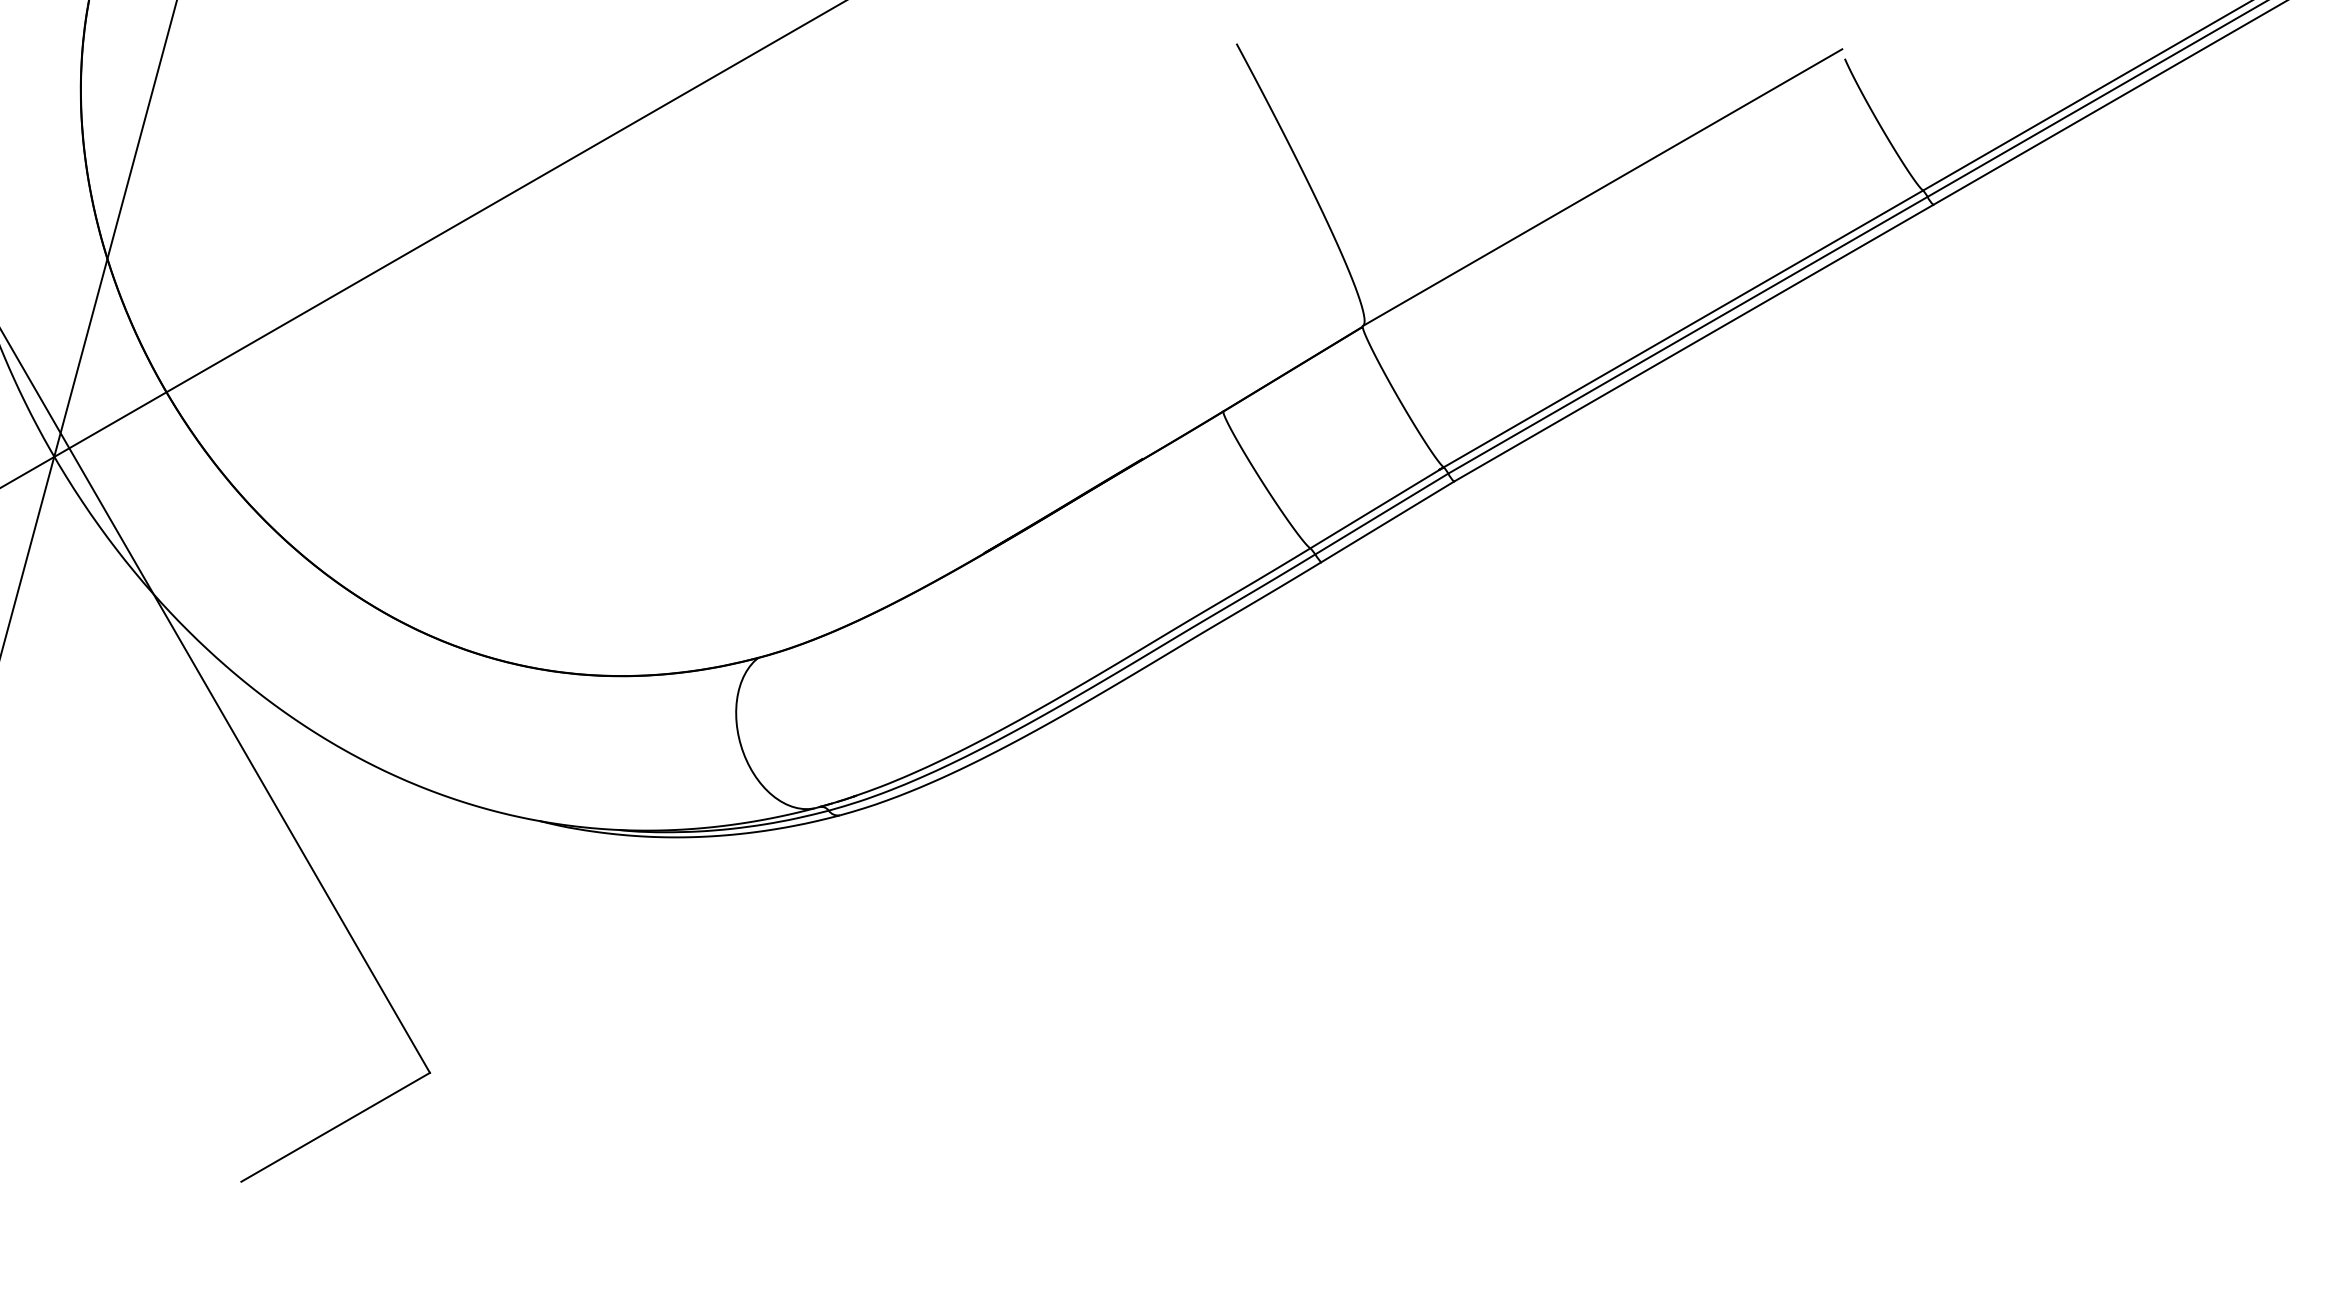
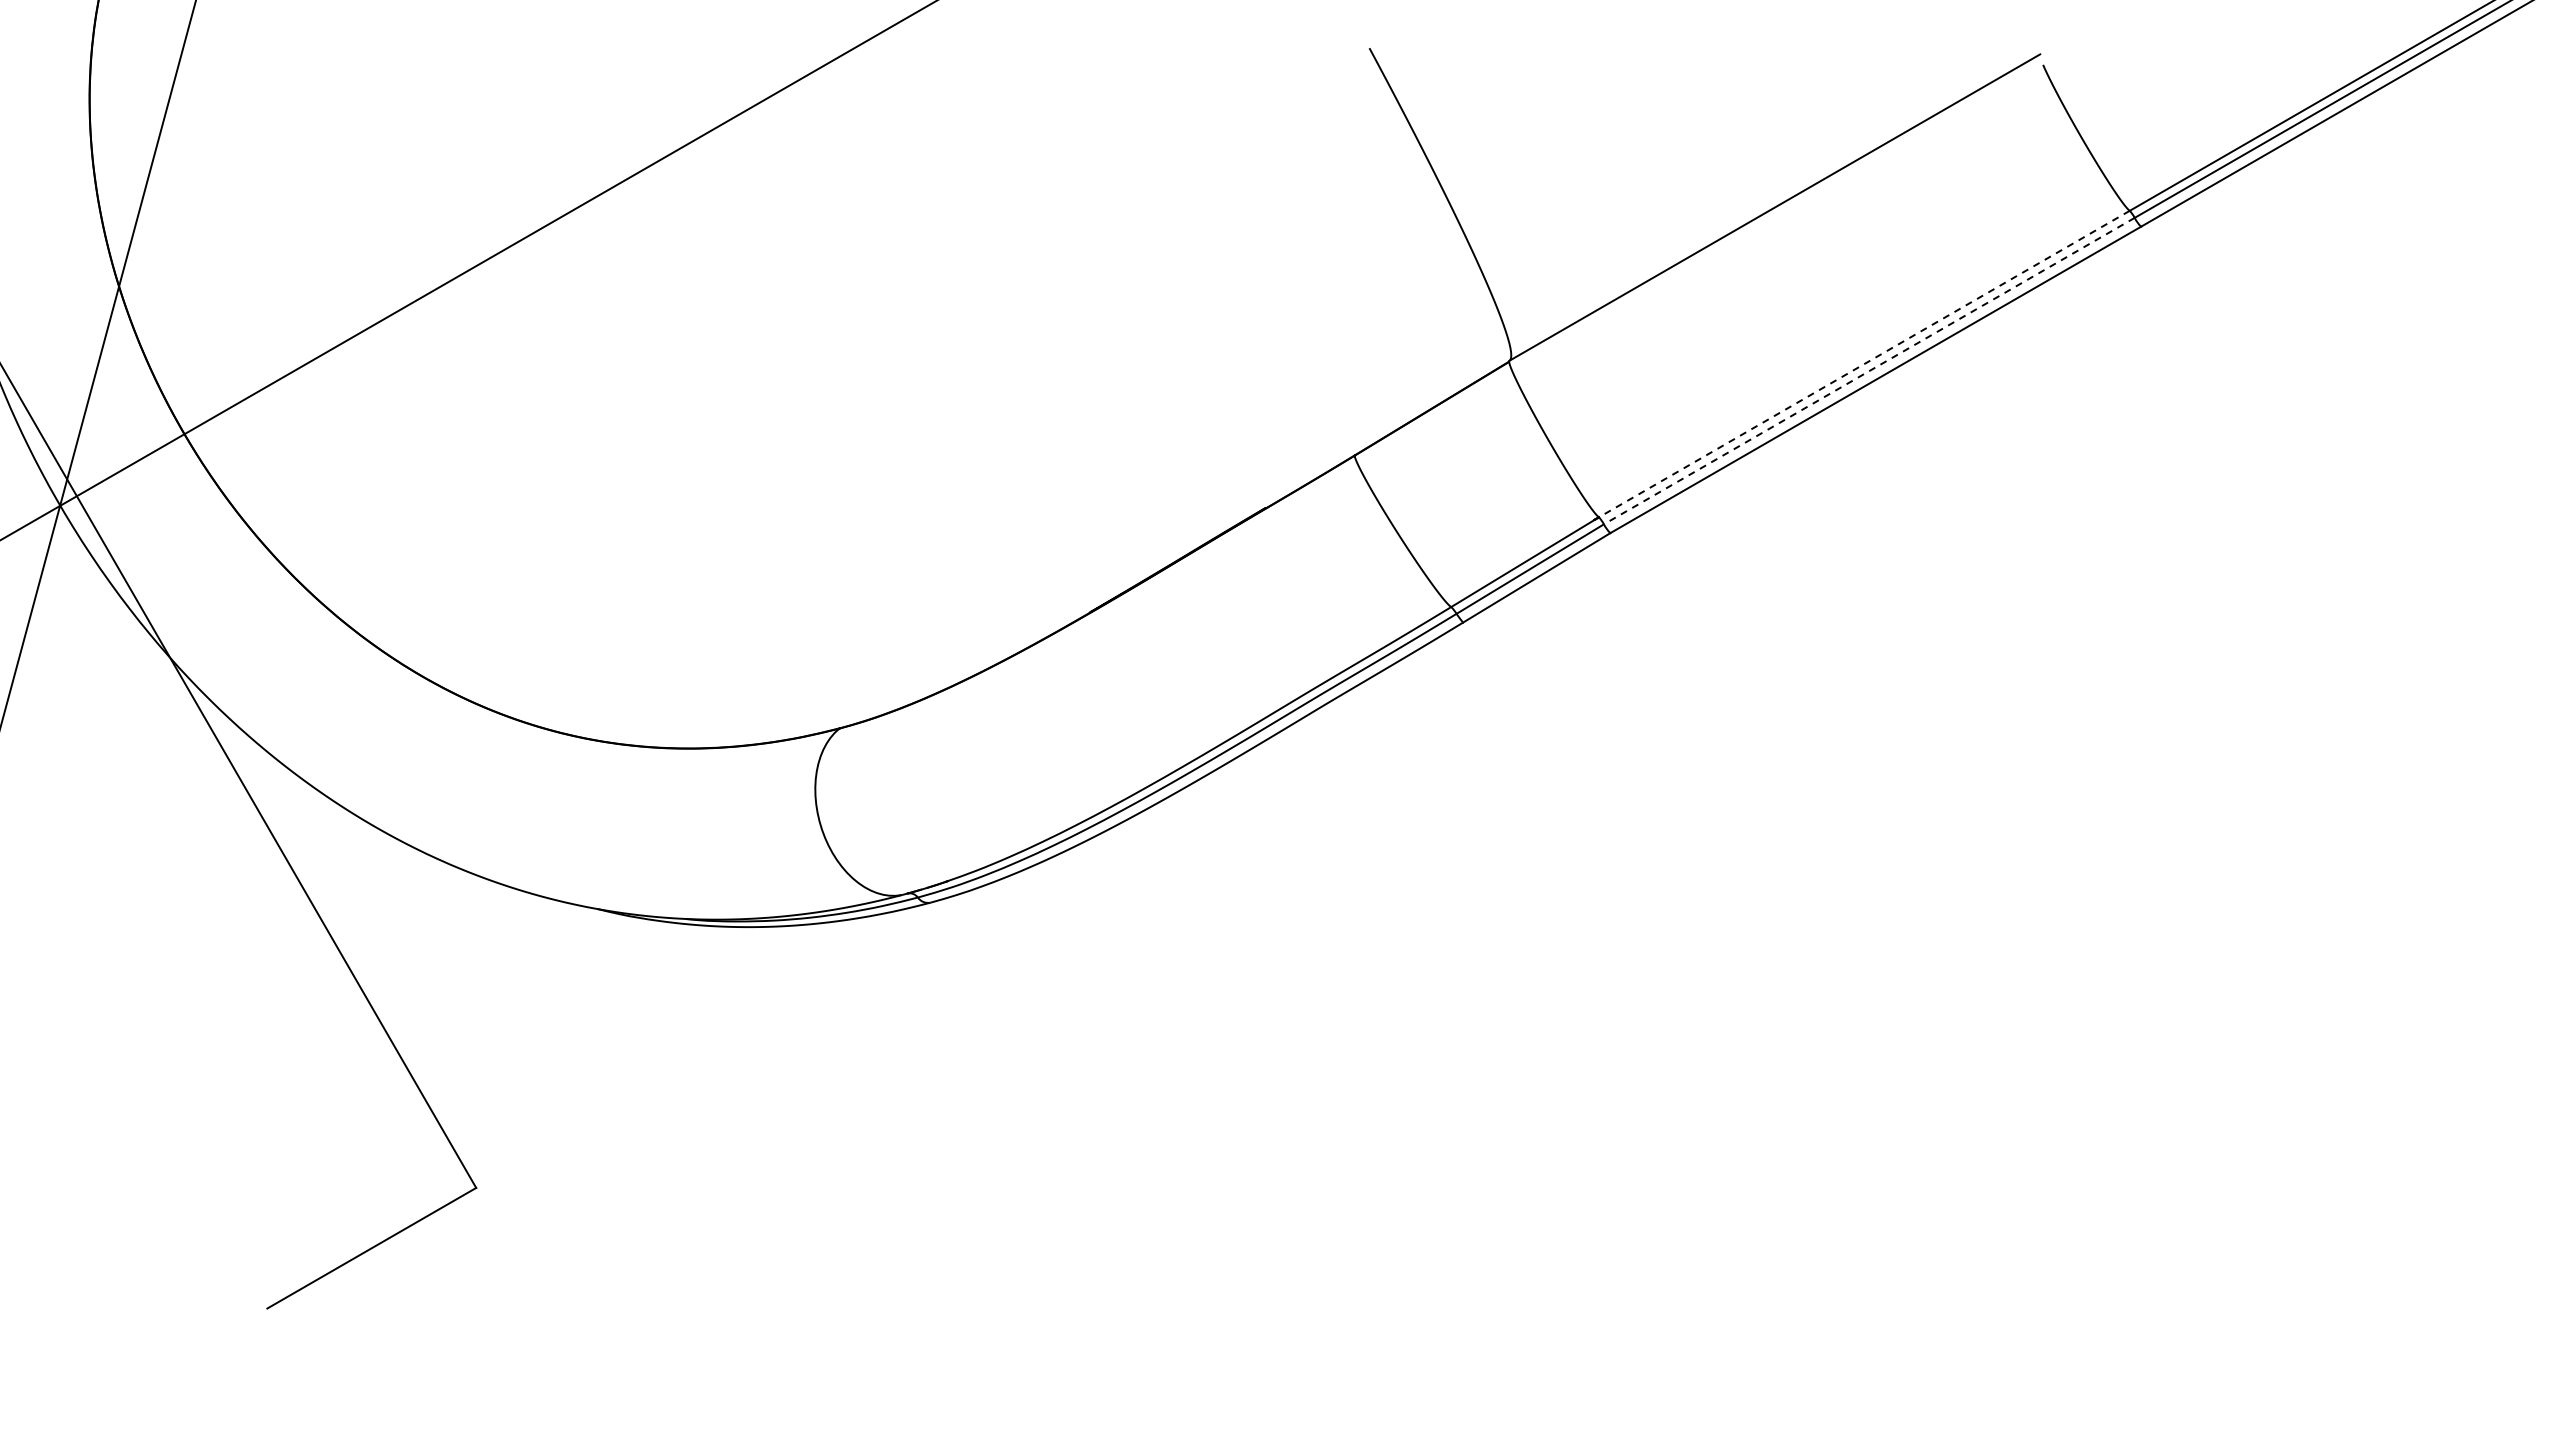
line: (1682, 329) -> (1863, 364), solid -> dashed
line: (1687, 335) -> (1868, 371), solid -> dashed

